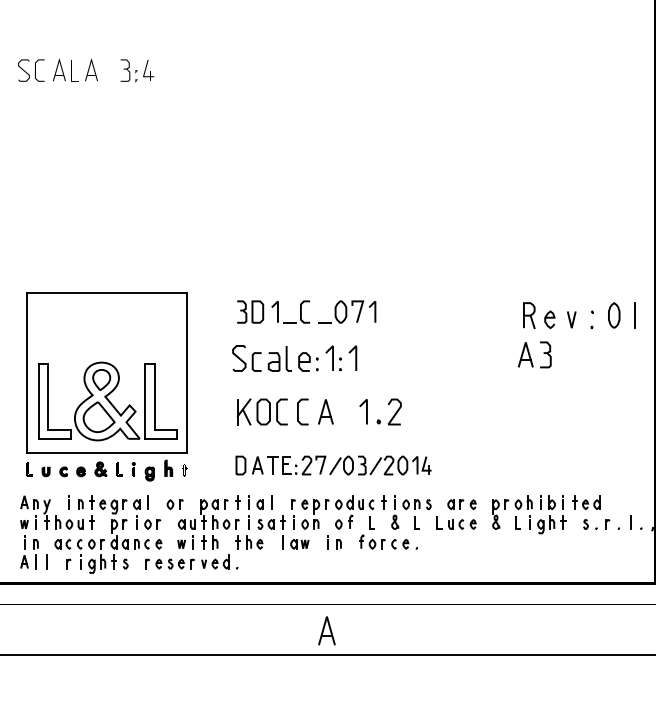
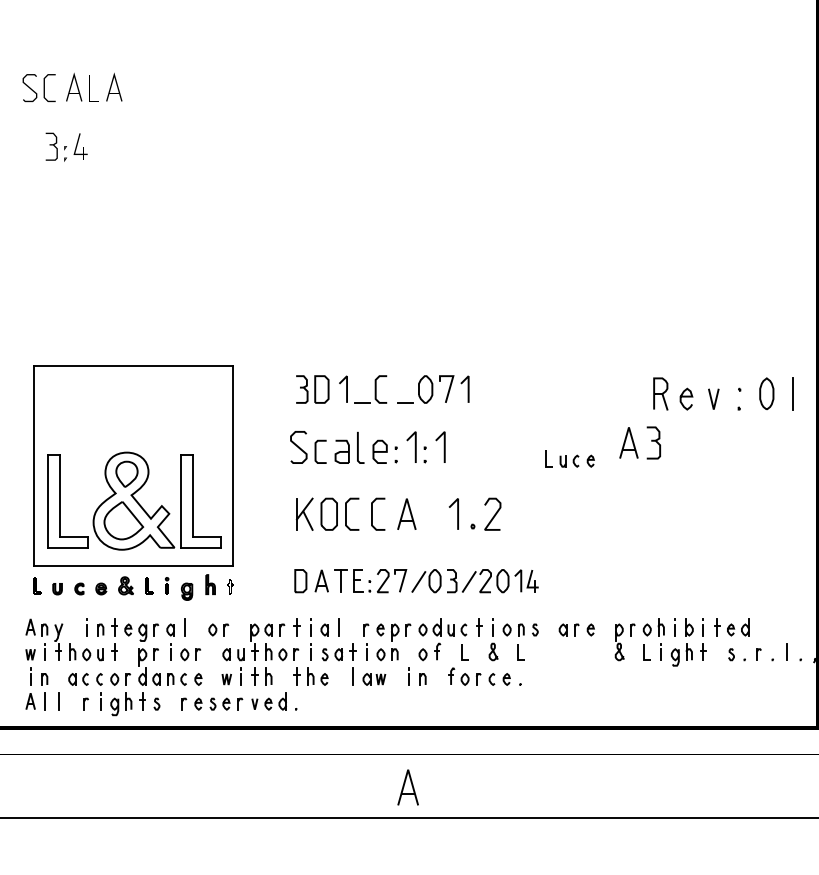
part: (137, 70) -> (66, 146), moved
part: (534, 354) -> (639, 442), moved
part: (456, 522) -> (569, 458), moved

